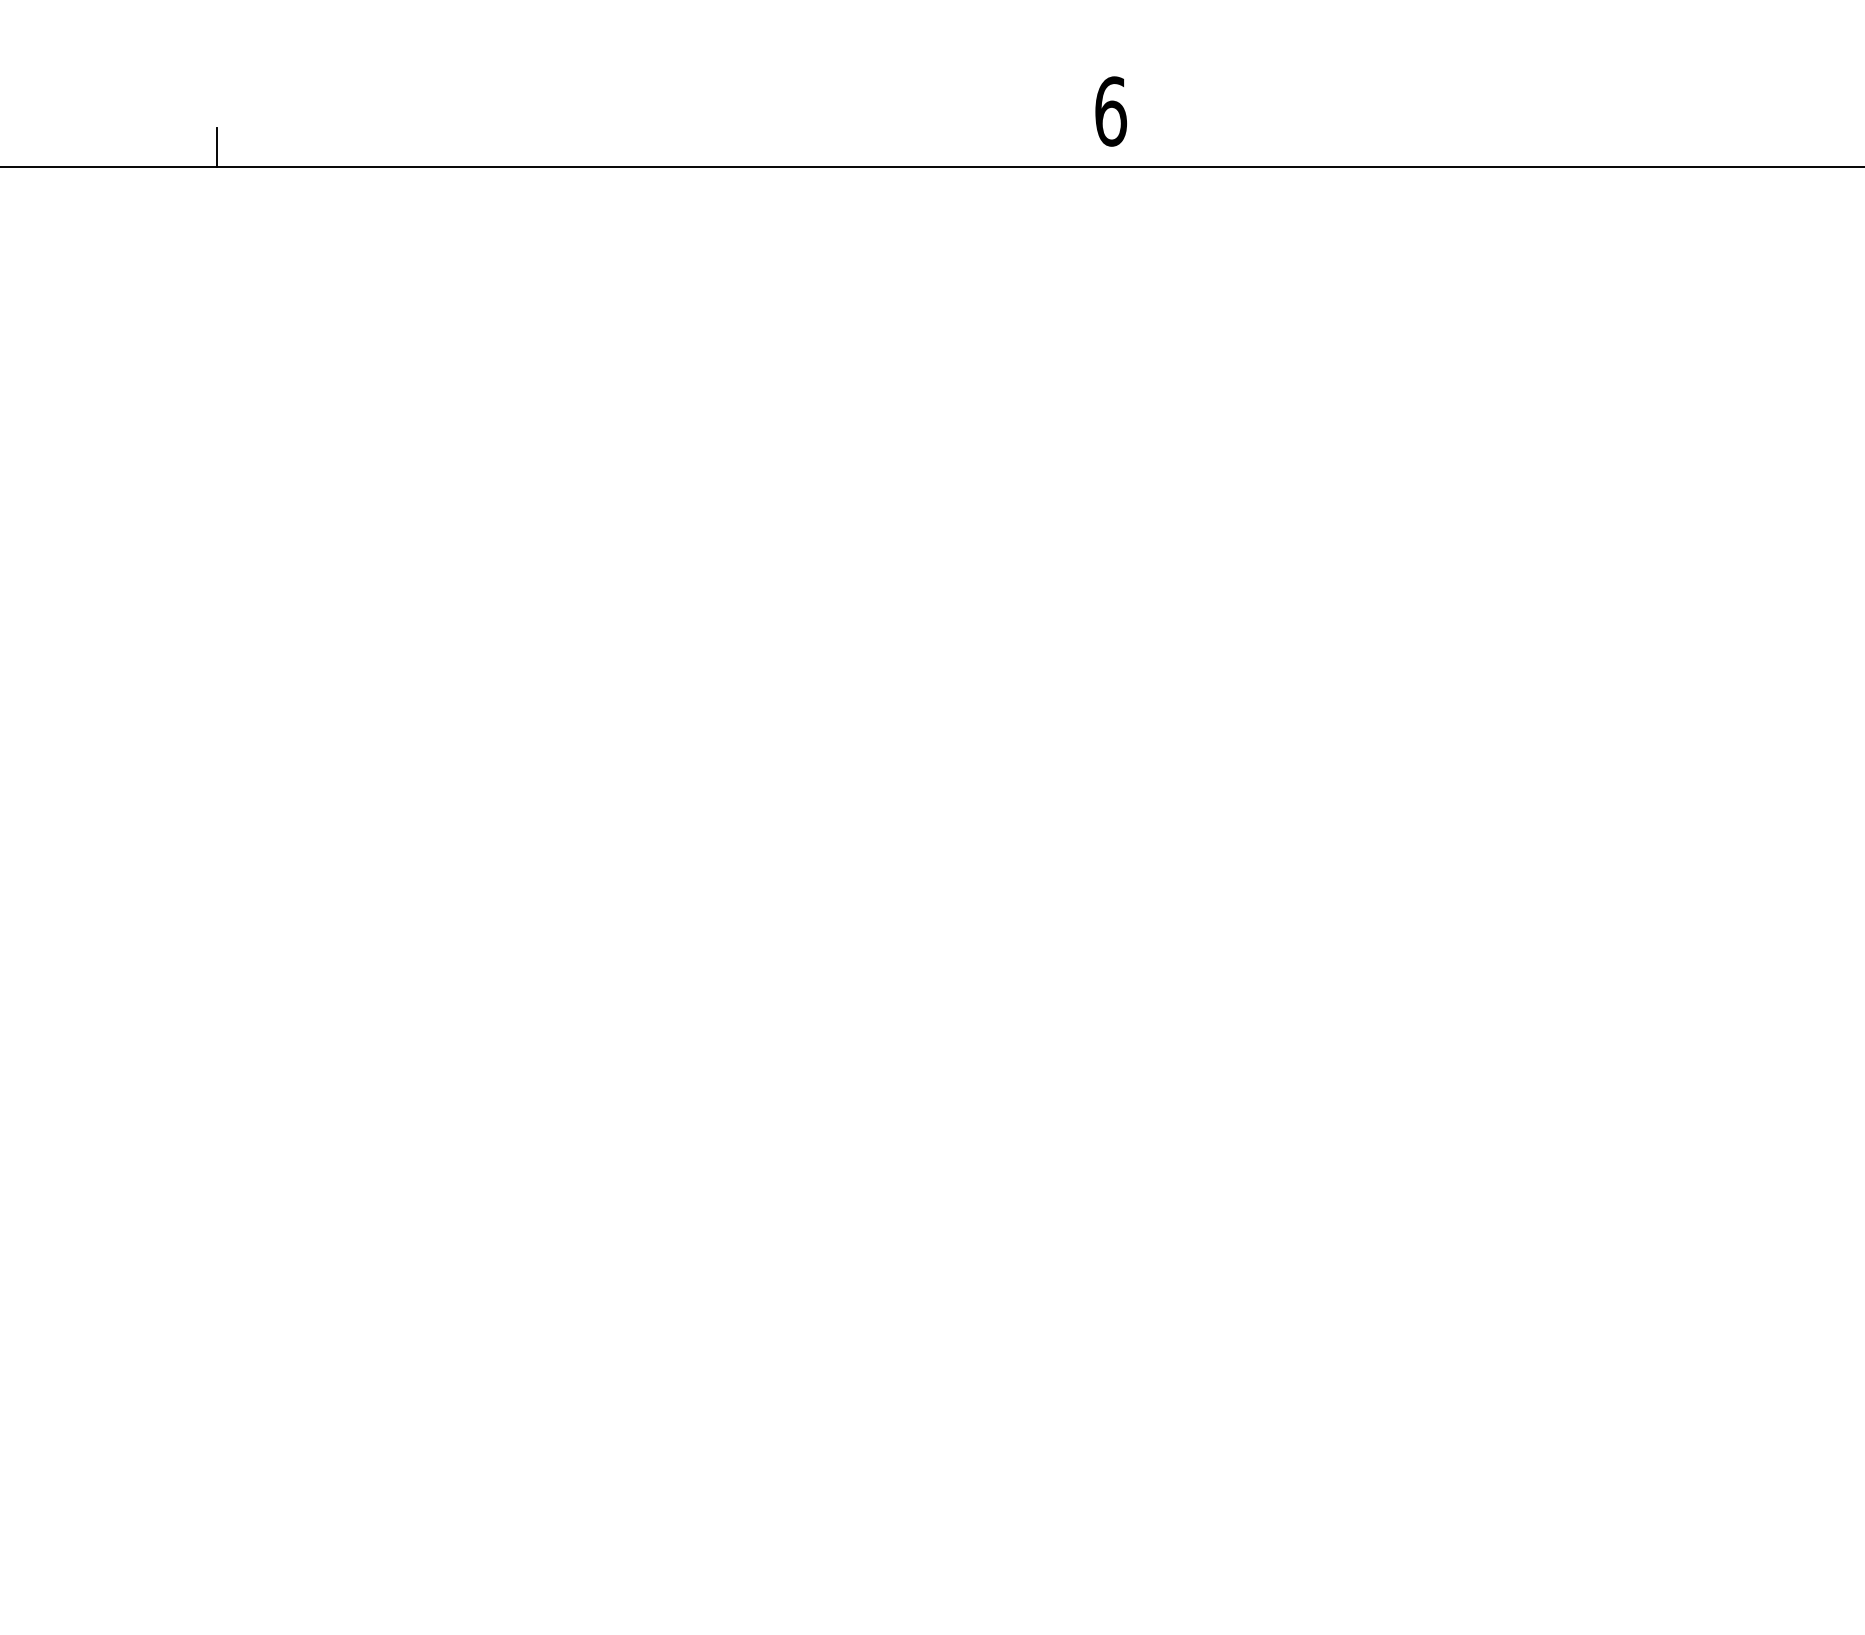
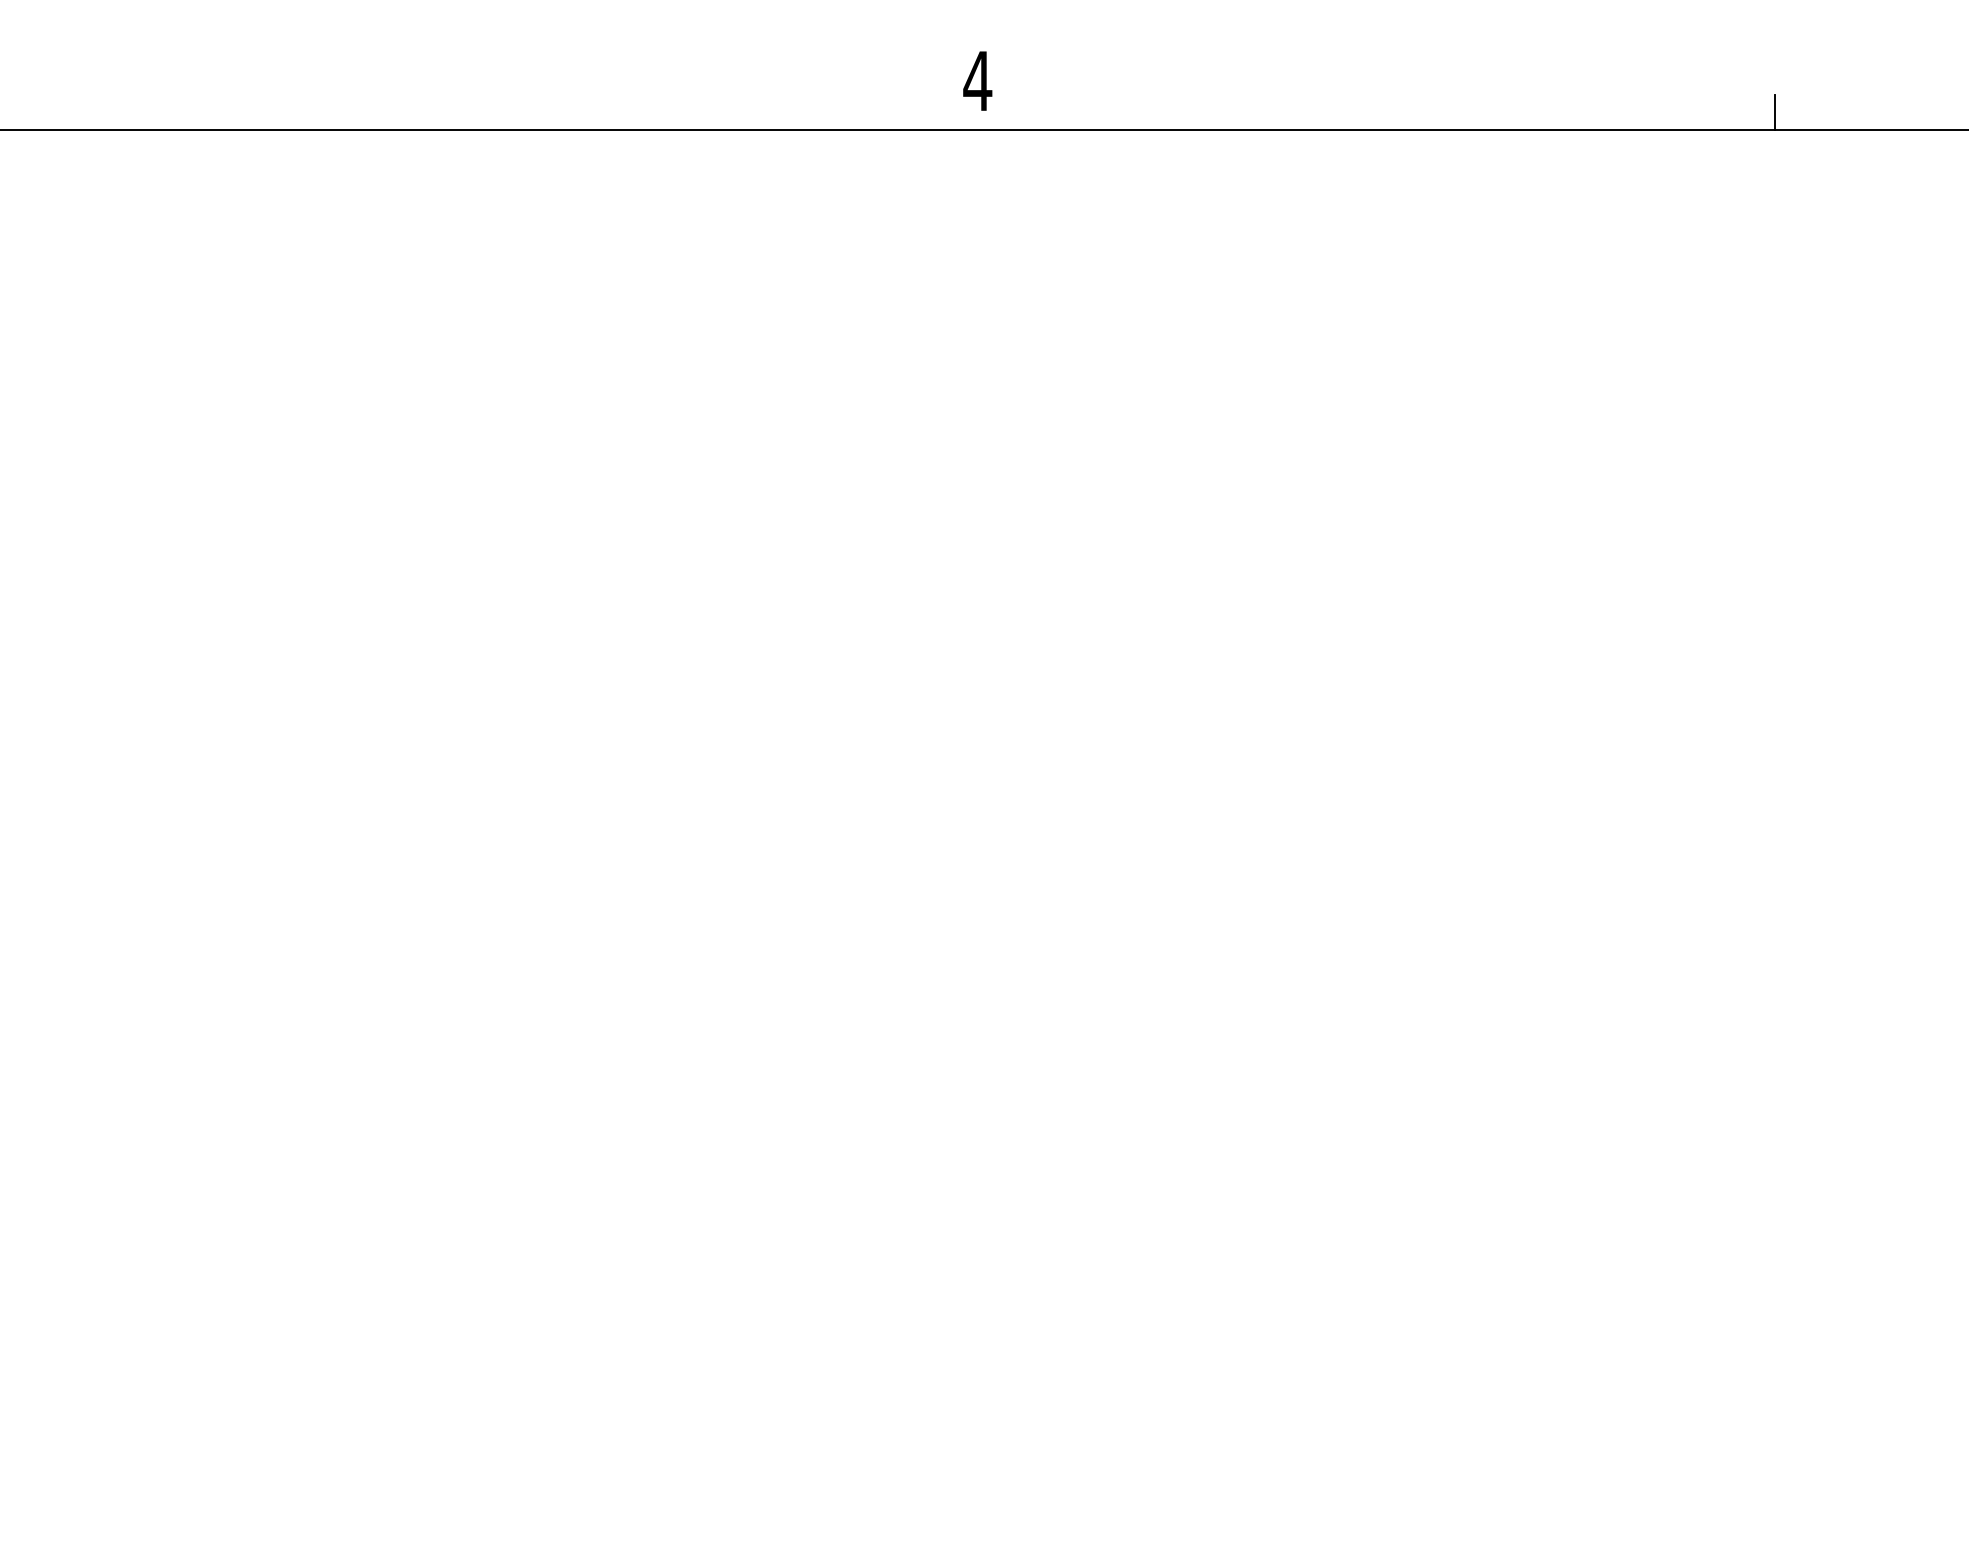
text: (1110, 110) -> (977, 80), 6 -> 4
line: (216, 147) -> (197, 112), removed

